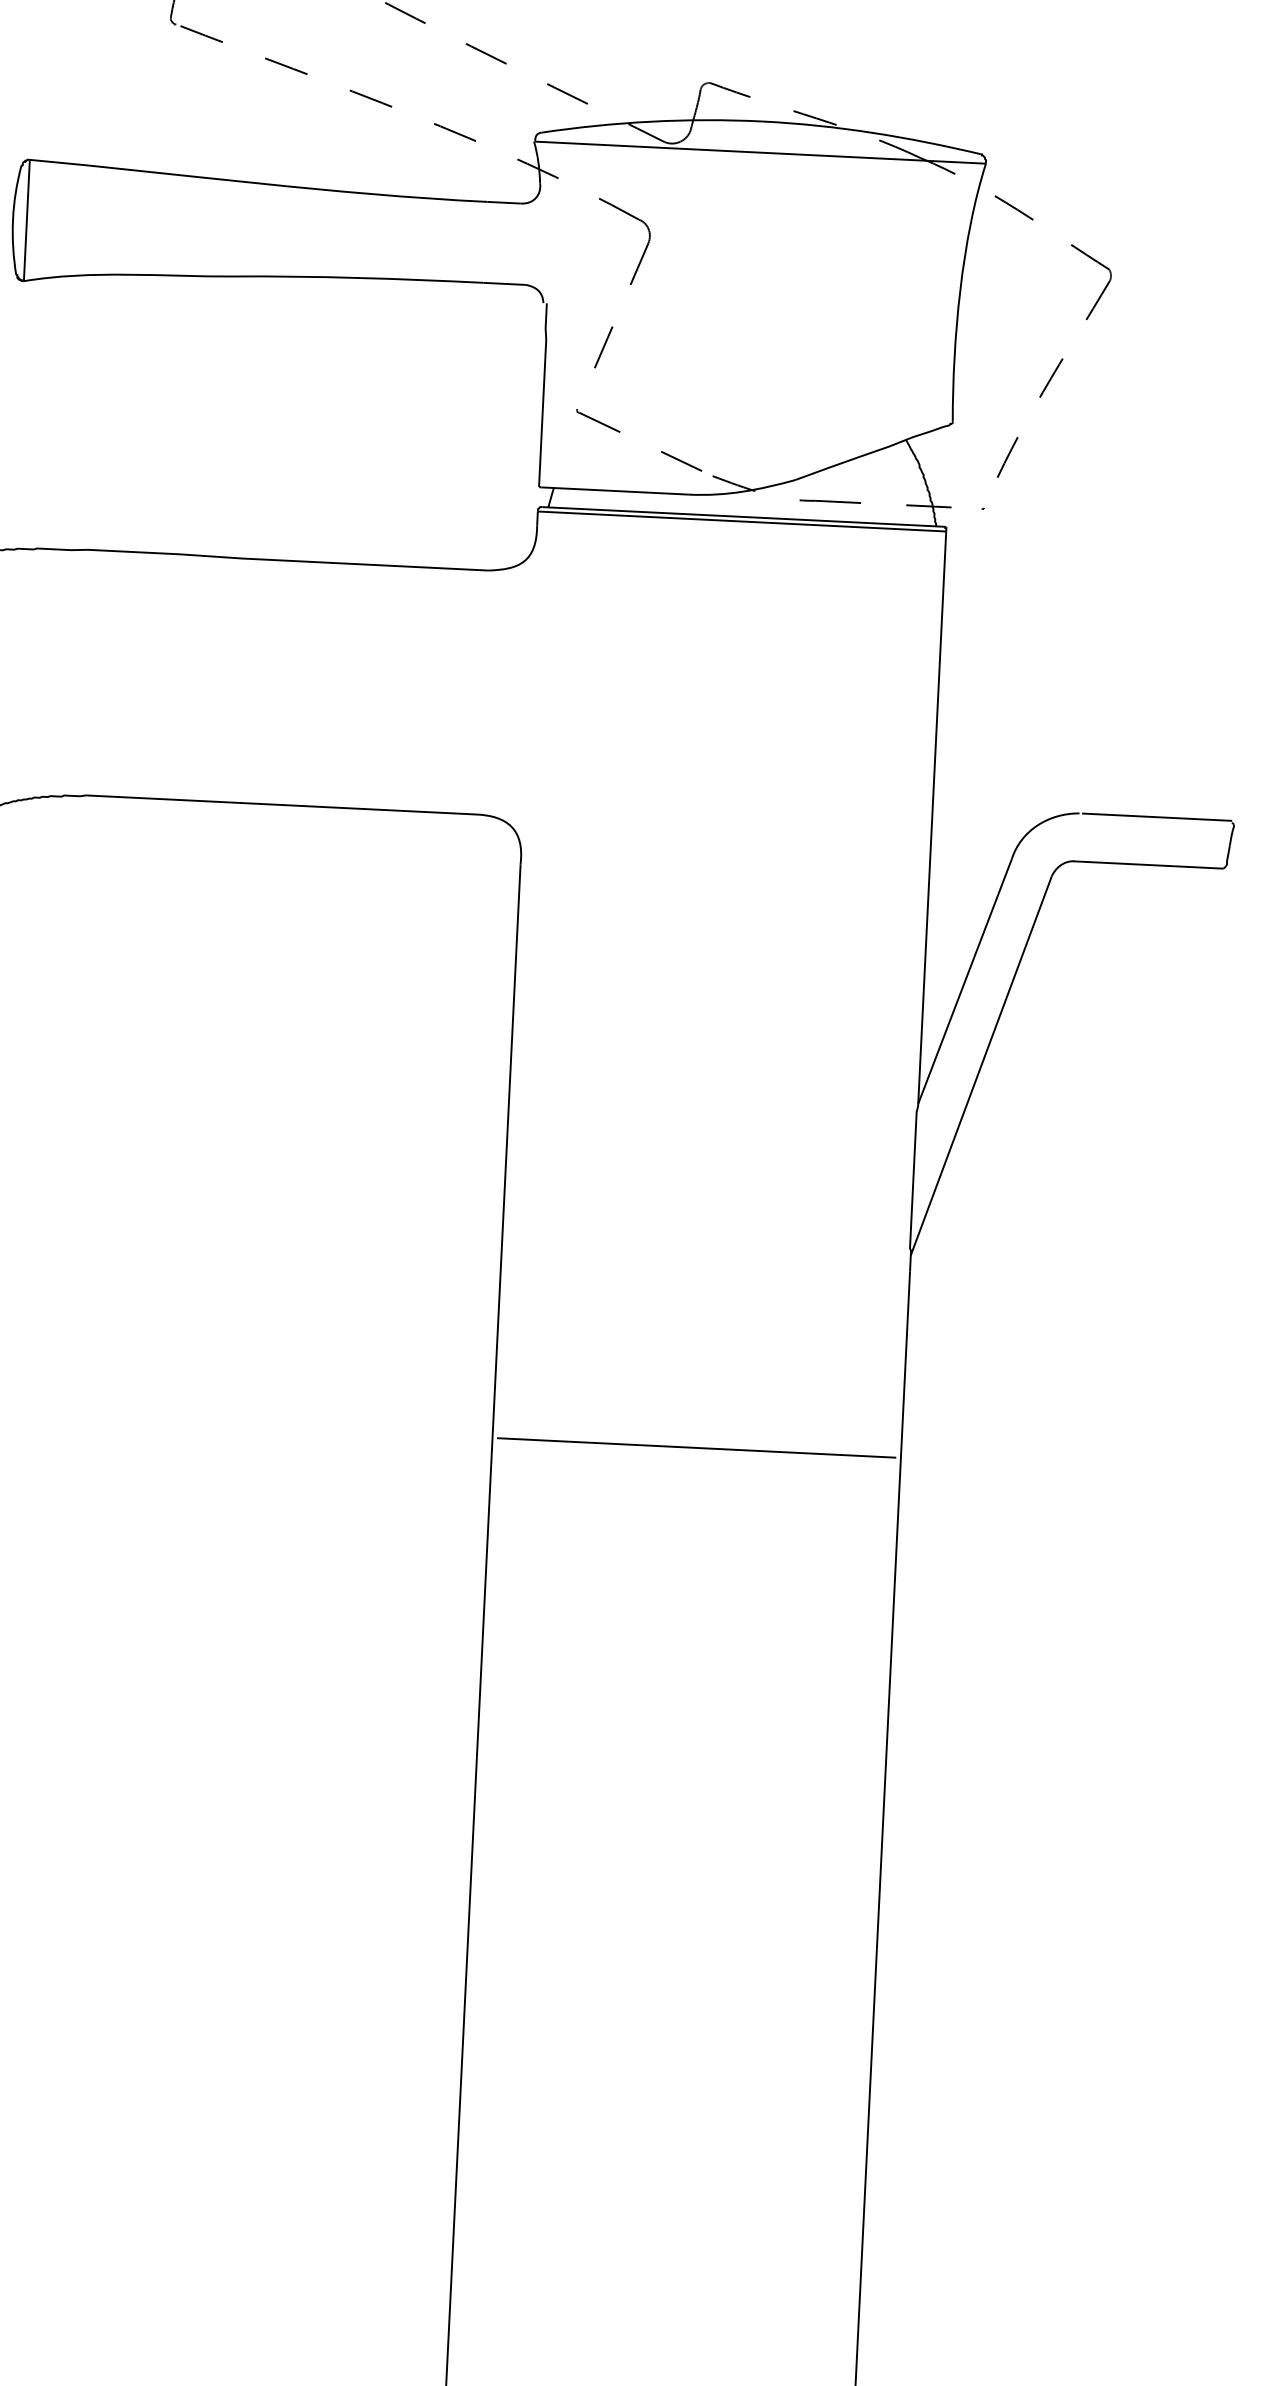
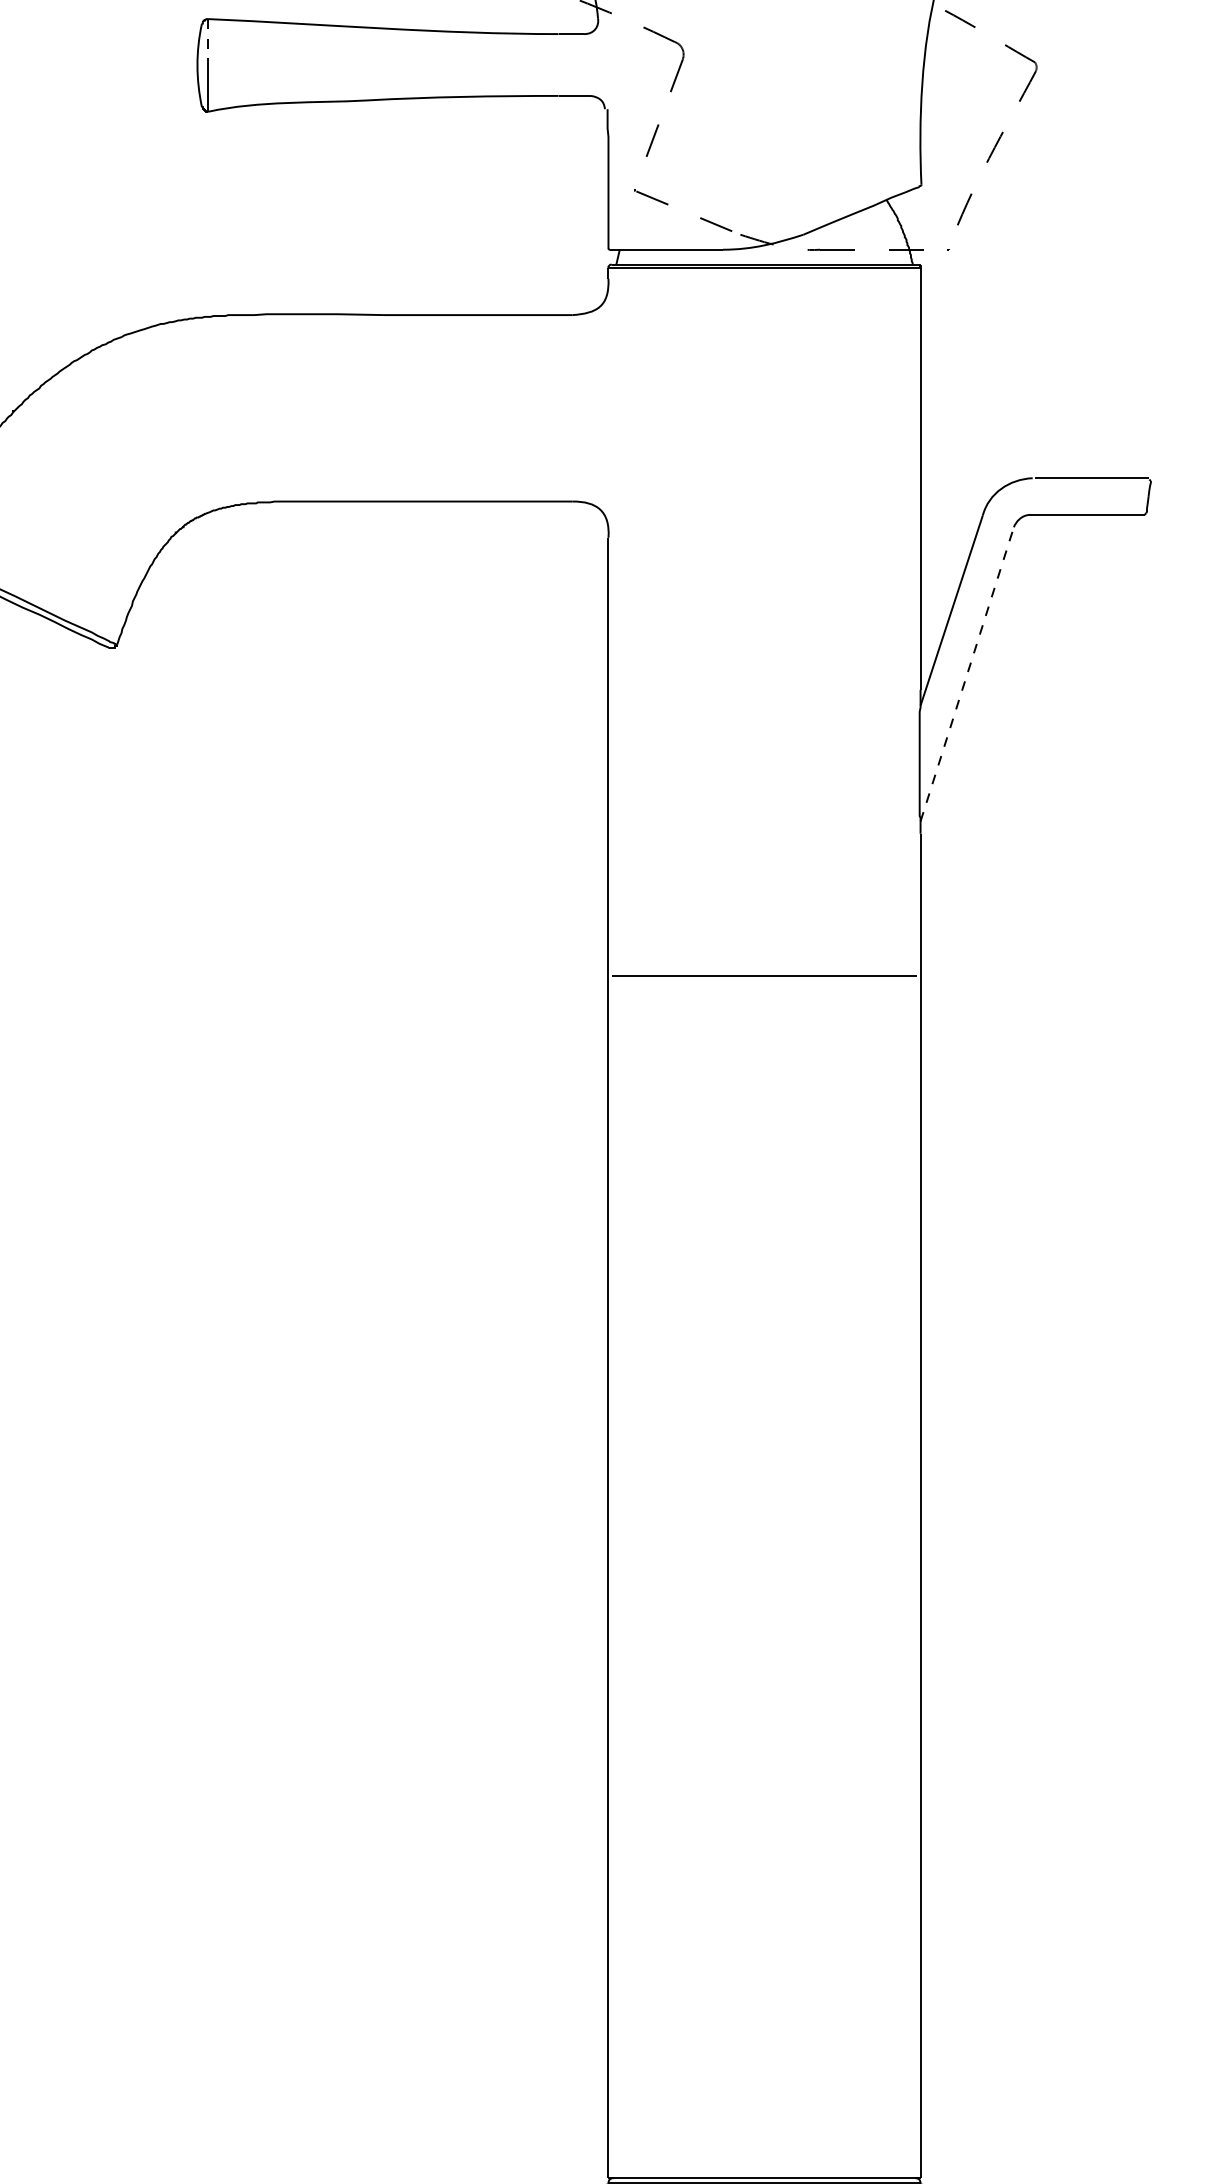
line: (28, 190) -> (208, 42), solid -> dashed
line: (981, 1064) -> (967, 673), solid -> dashed

